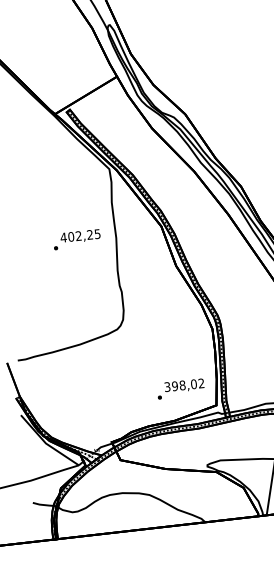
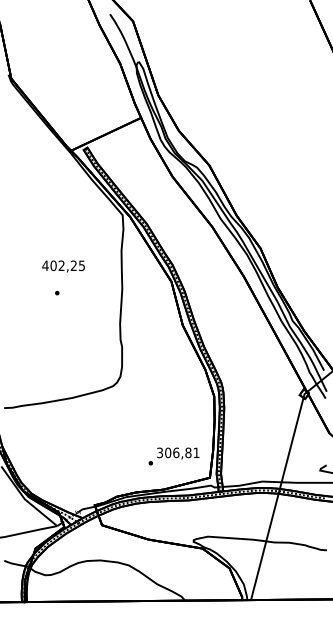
text: (80, 236) -> (63, 266), moved
text: (188, 384) -> (182, 452), 398,02 -> 306,81

